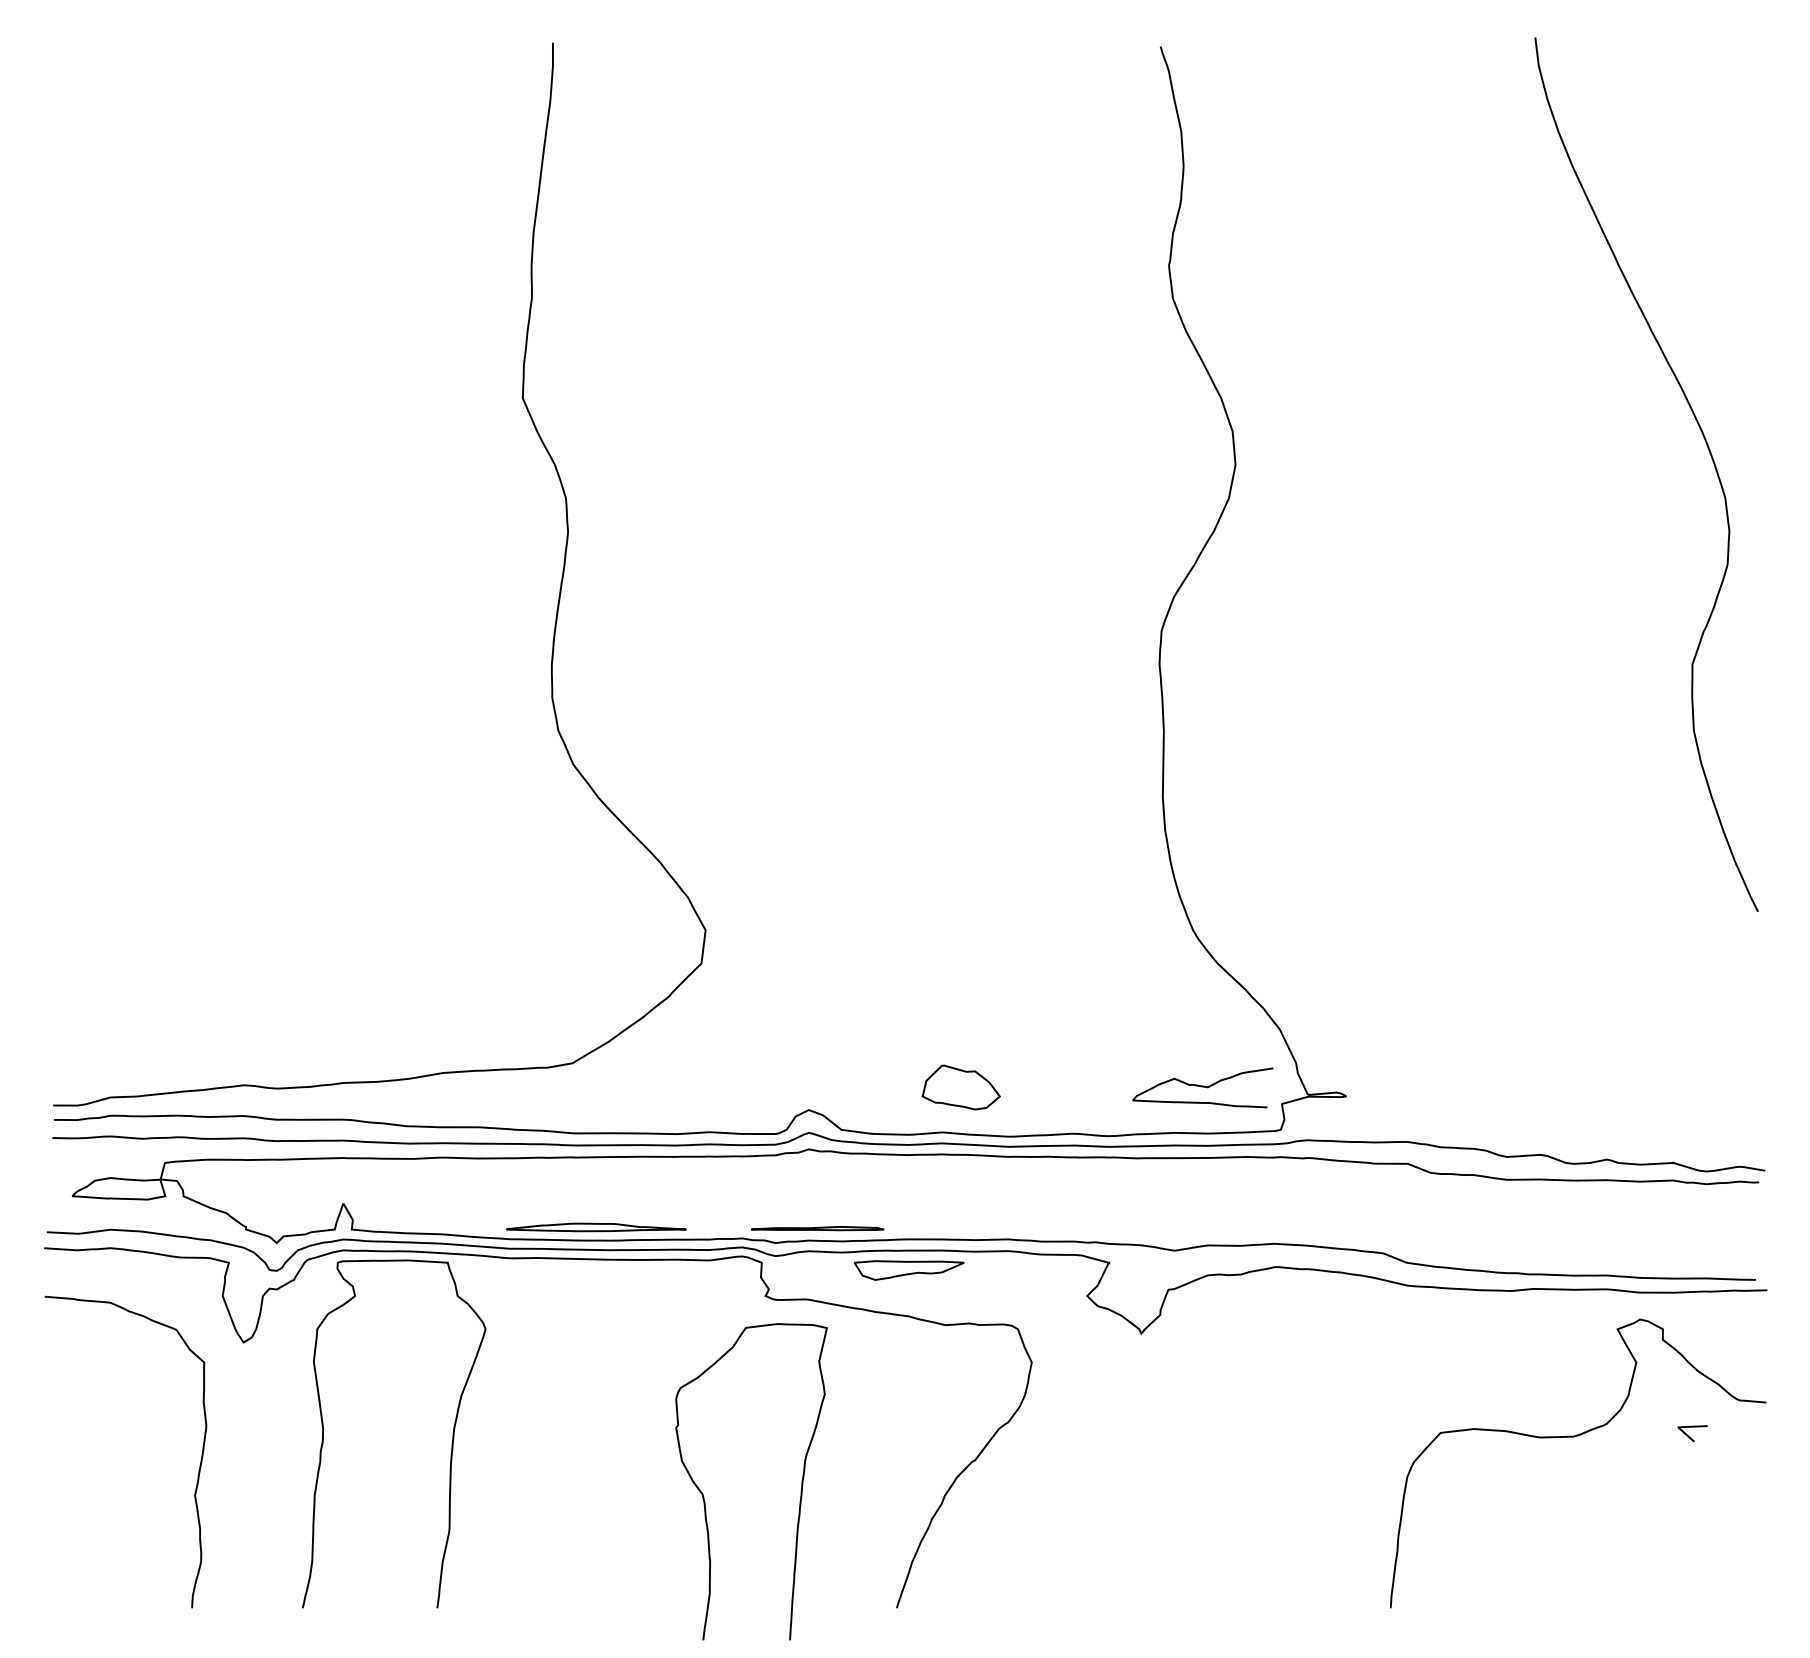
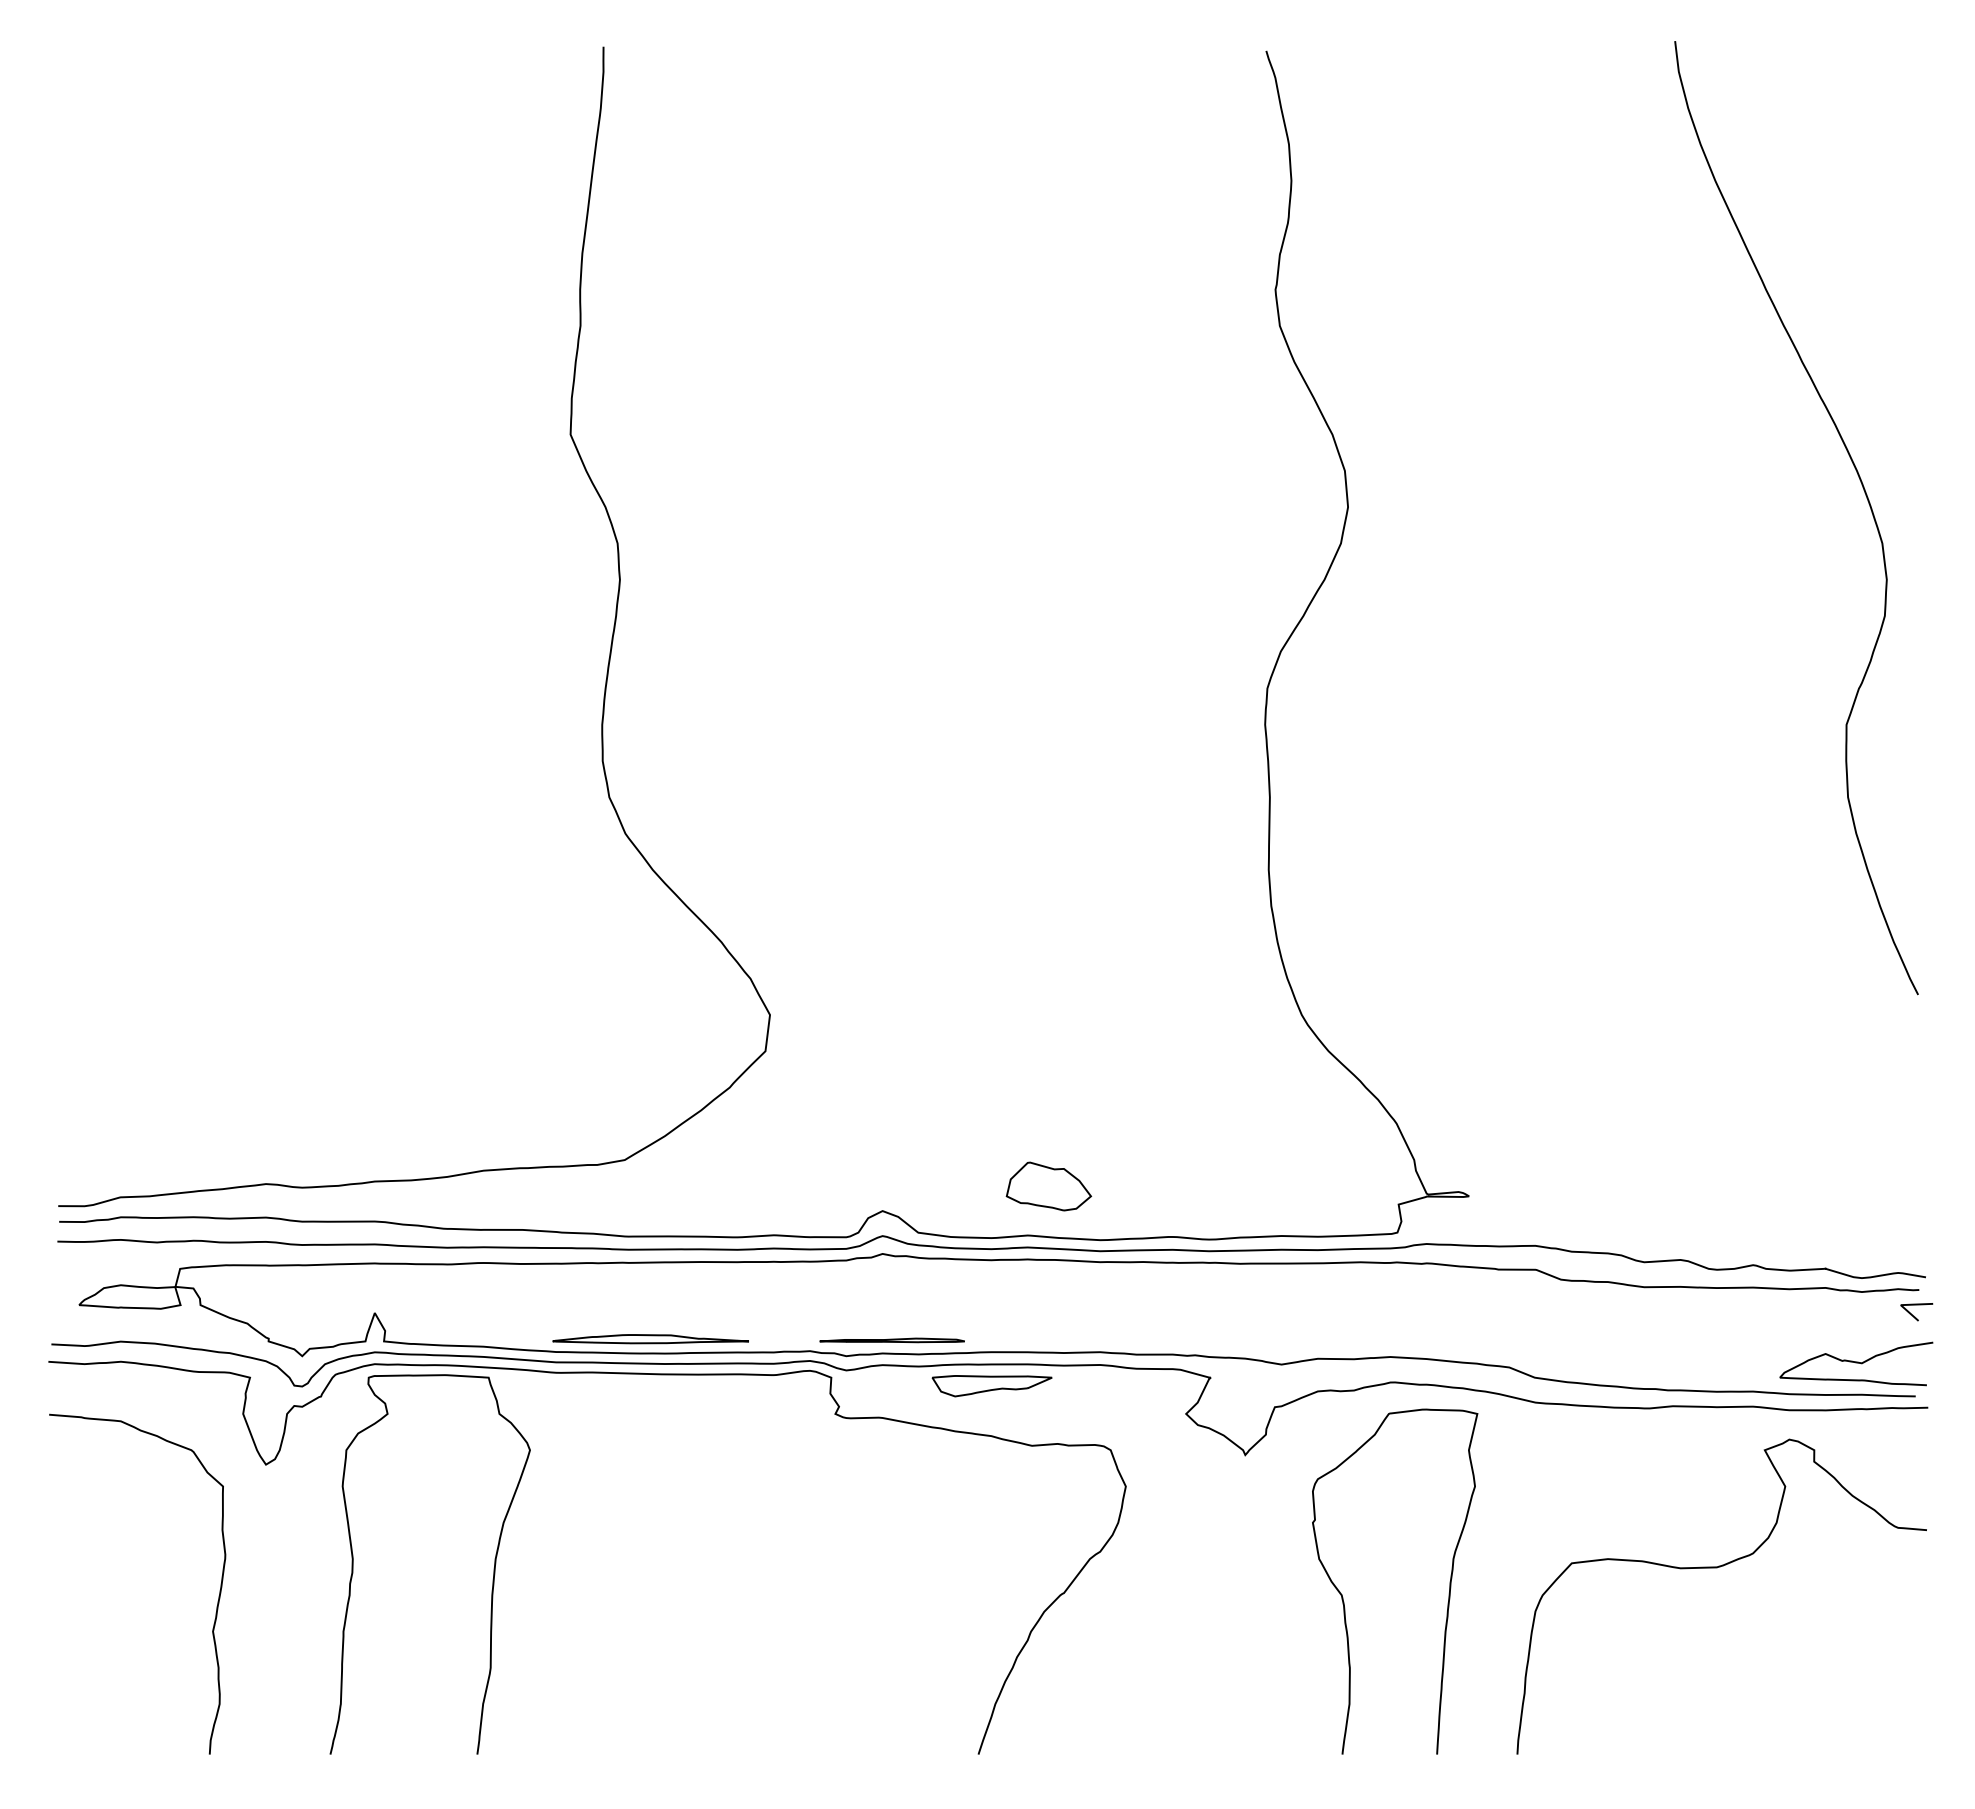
curve: (1202, 1087) -> (1856, 1363), moved
line: (1691, 1437) -> (1915, 1316), moved
curve: (801, 1481) -> (1449, 1581), moved

